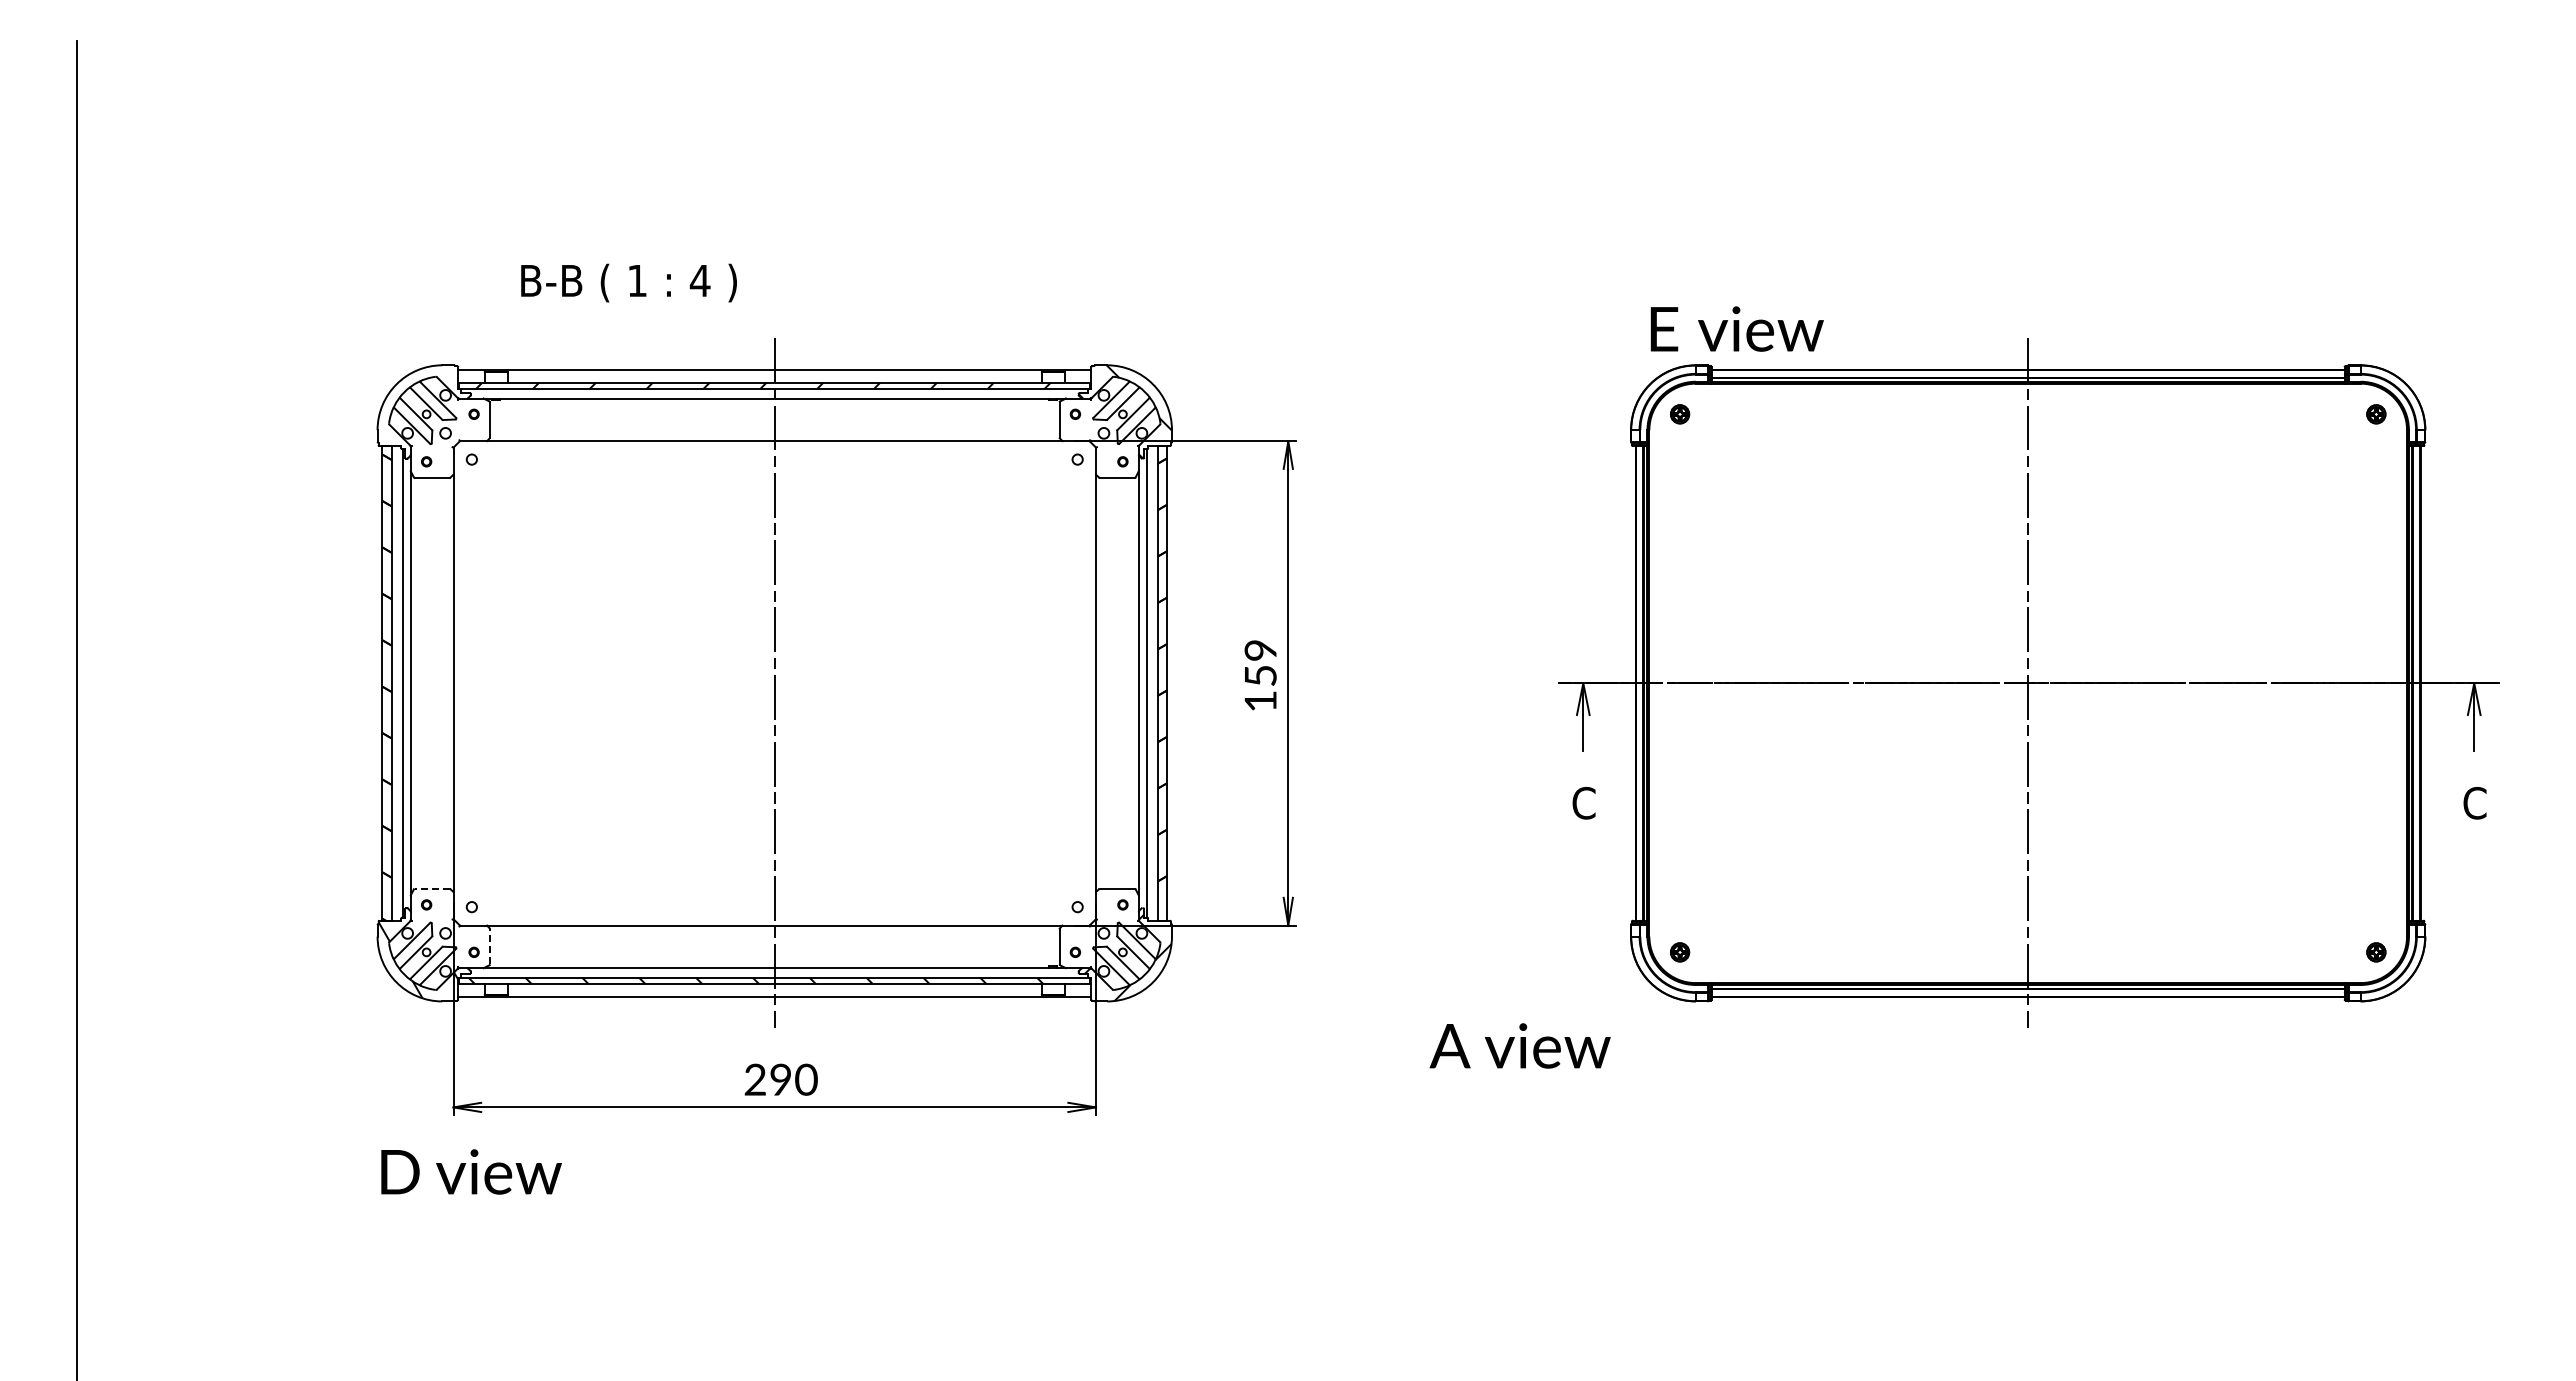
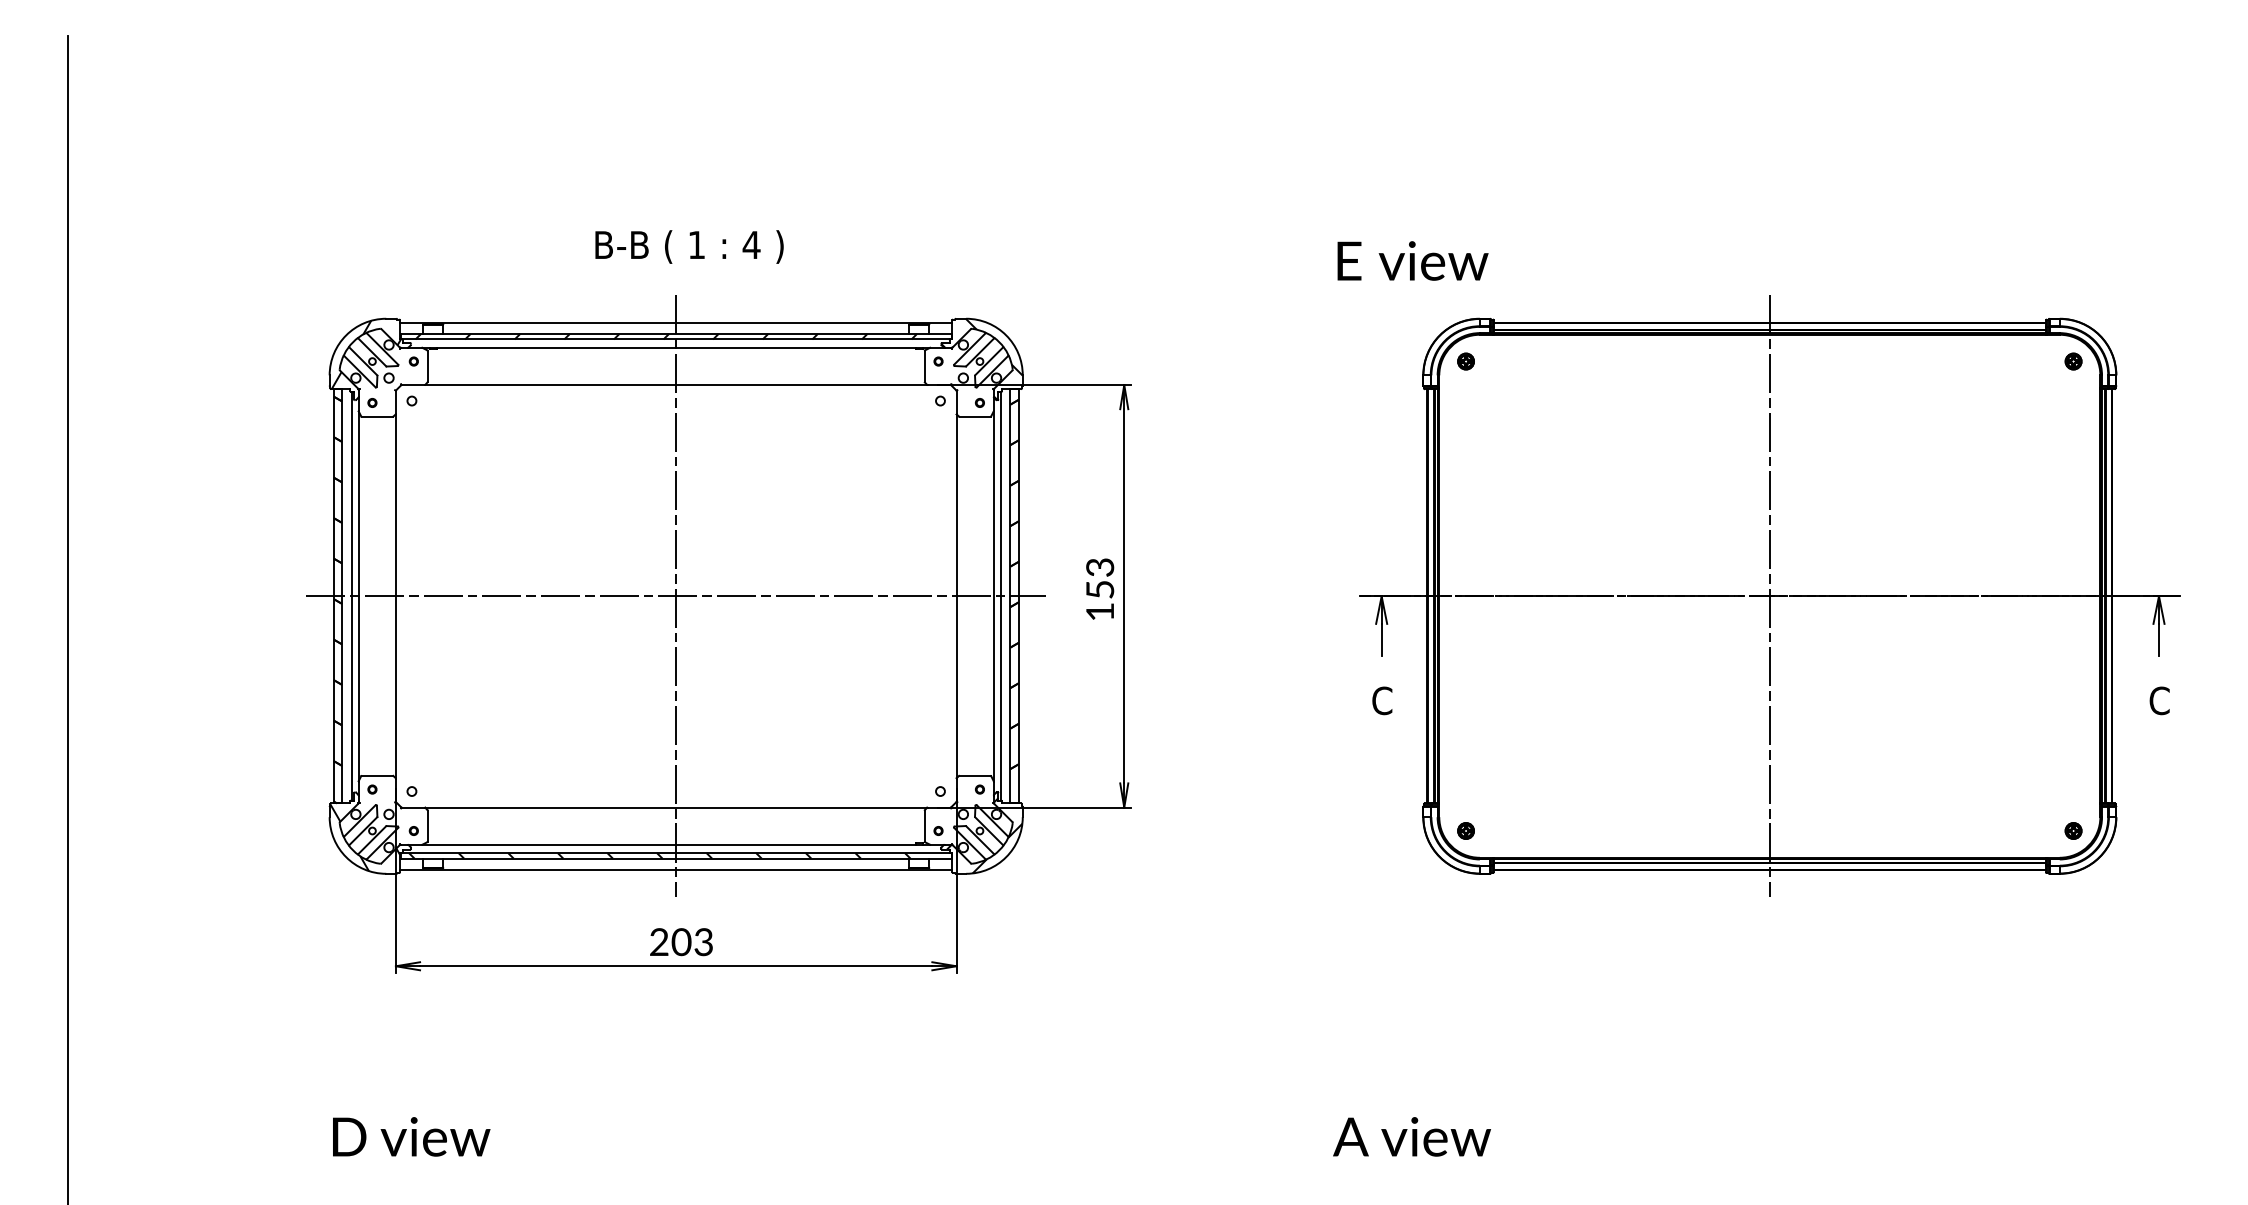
text: (628, 282) -> (689, 246), moved
text: (1736, 328) -> (1412, 260), moved
hatch: (419, 406) -> (366, 354), added
text: (1260, 650) -> (1100, 567), 159 -> 153
line: (774, 683) -> (675, 596), added
line: (432, 889) -> (377, 776), dashed -> solid
line: (489, 946) -> (427, 825), dashed -> solid
text: (1519, 1045) -> (1411, 1136), moved
text: (793, 1079) -> (692, 941), 290 -> 203
text: (471, 1171) -> (411, 1136), moved

